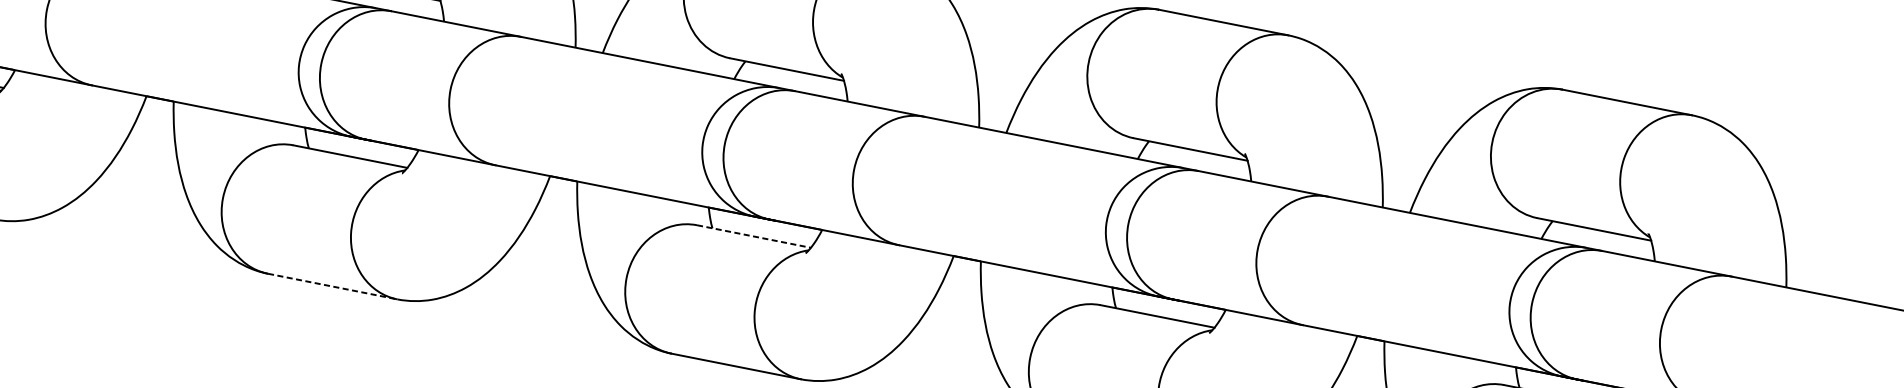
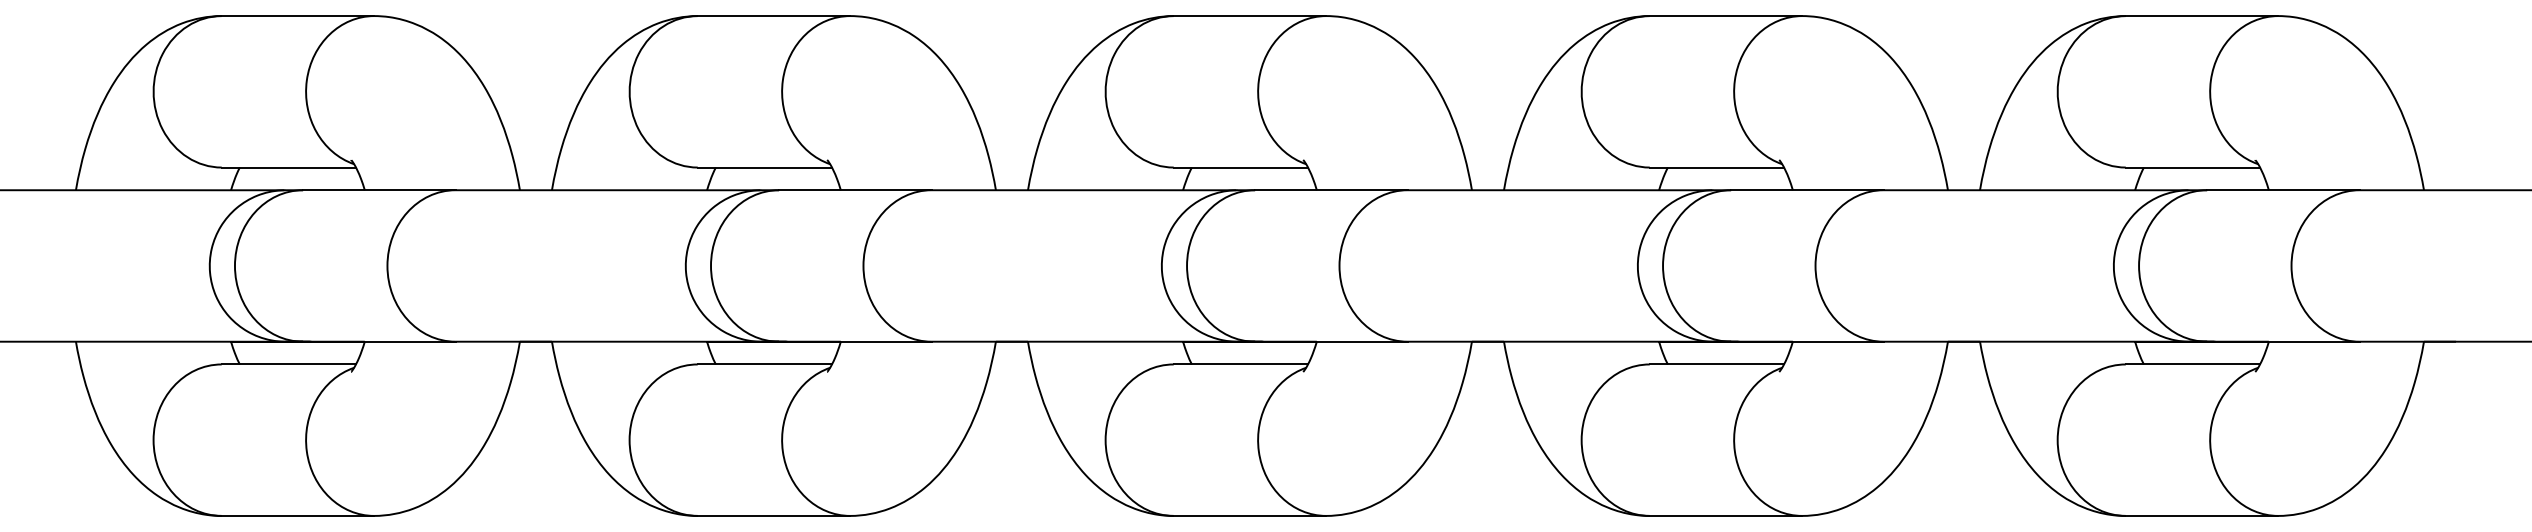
line: (754, 236) -> (1241, 364), dashed -> solid
line: (333, 286) -> (774, 515), dashed -> solid

